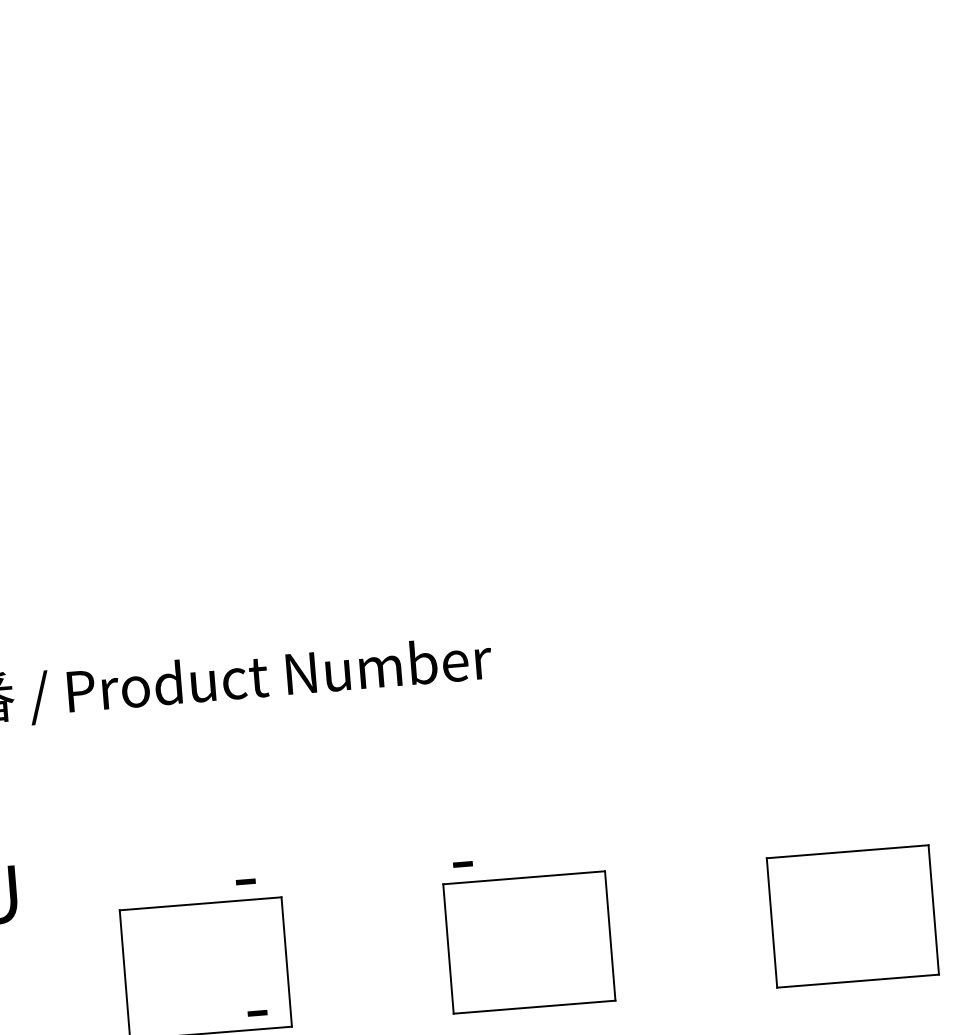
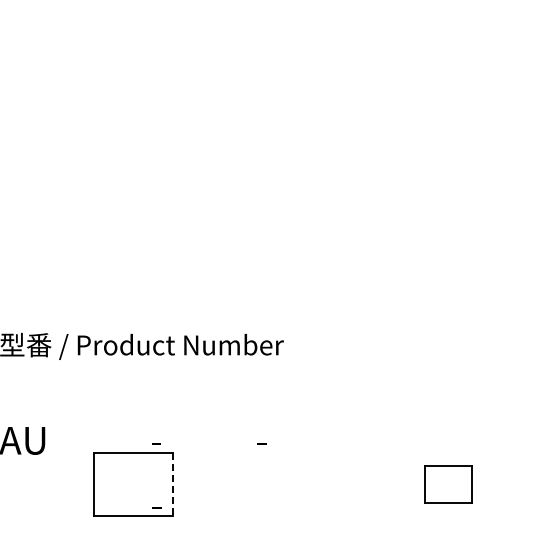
part: (852, 916) -> (448, 484), size x0.6
part: (528, 942) -> (290, 484), removed
line: (287, 962) -> (173, 484), solid -> dashed

